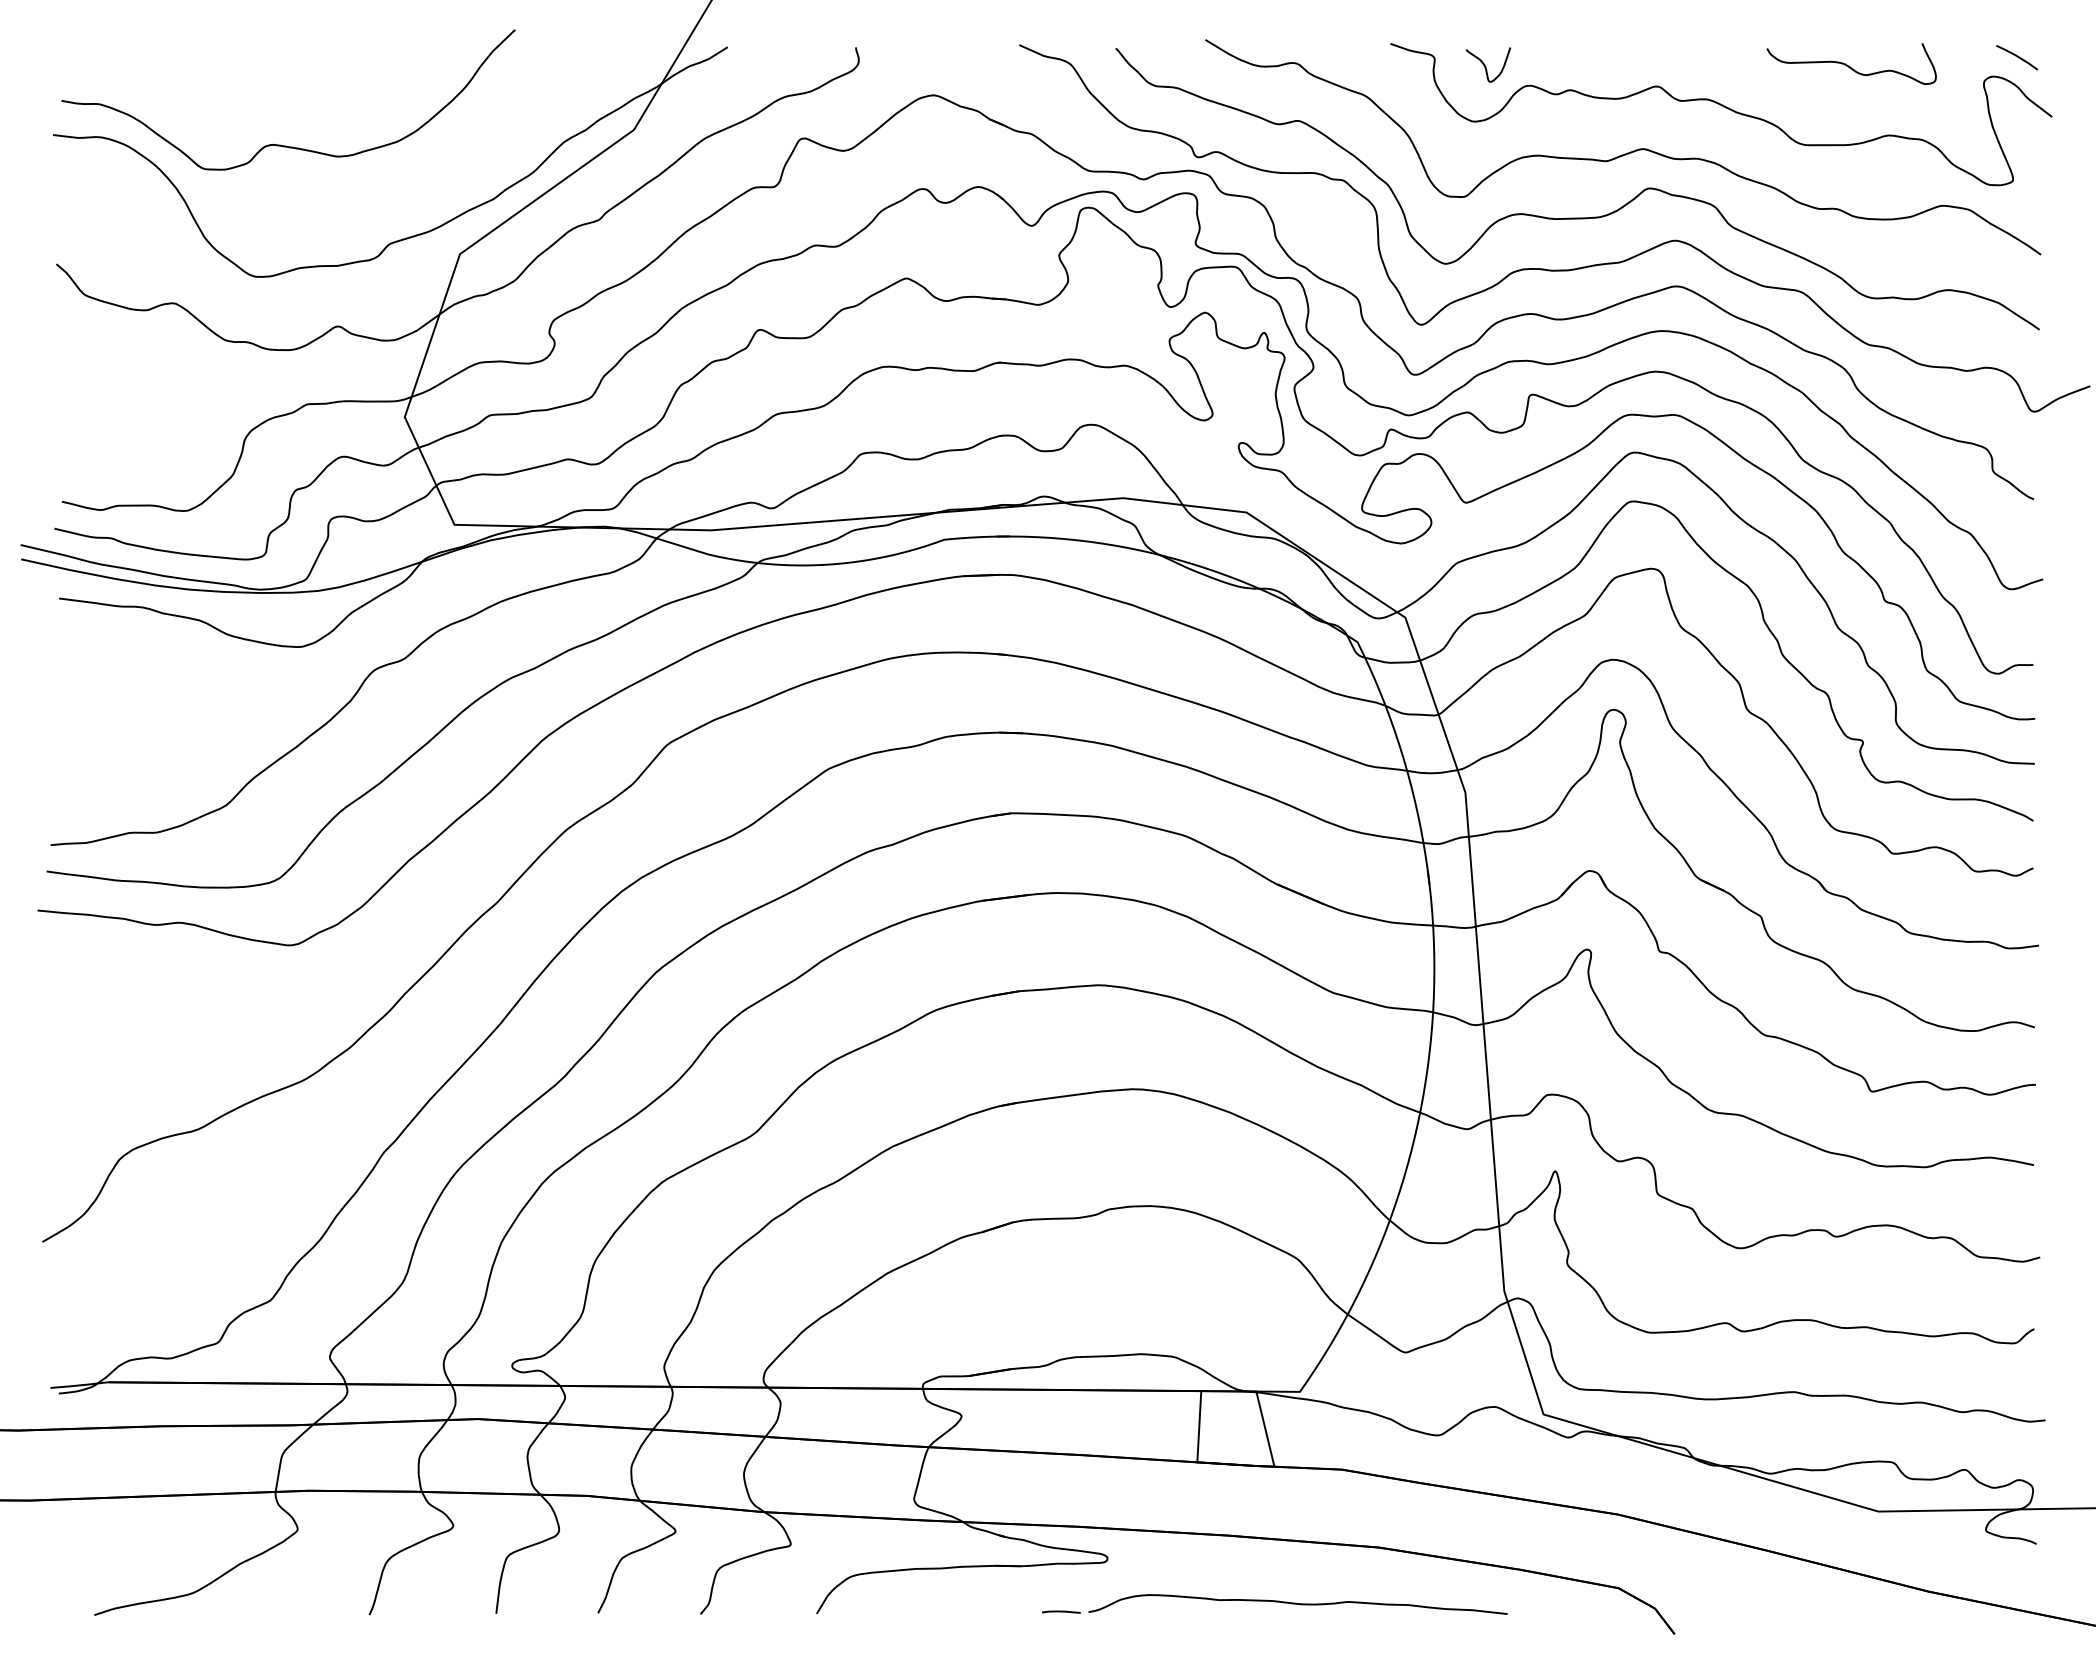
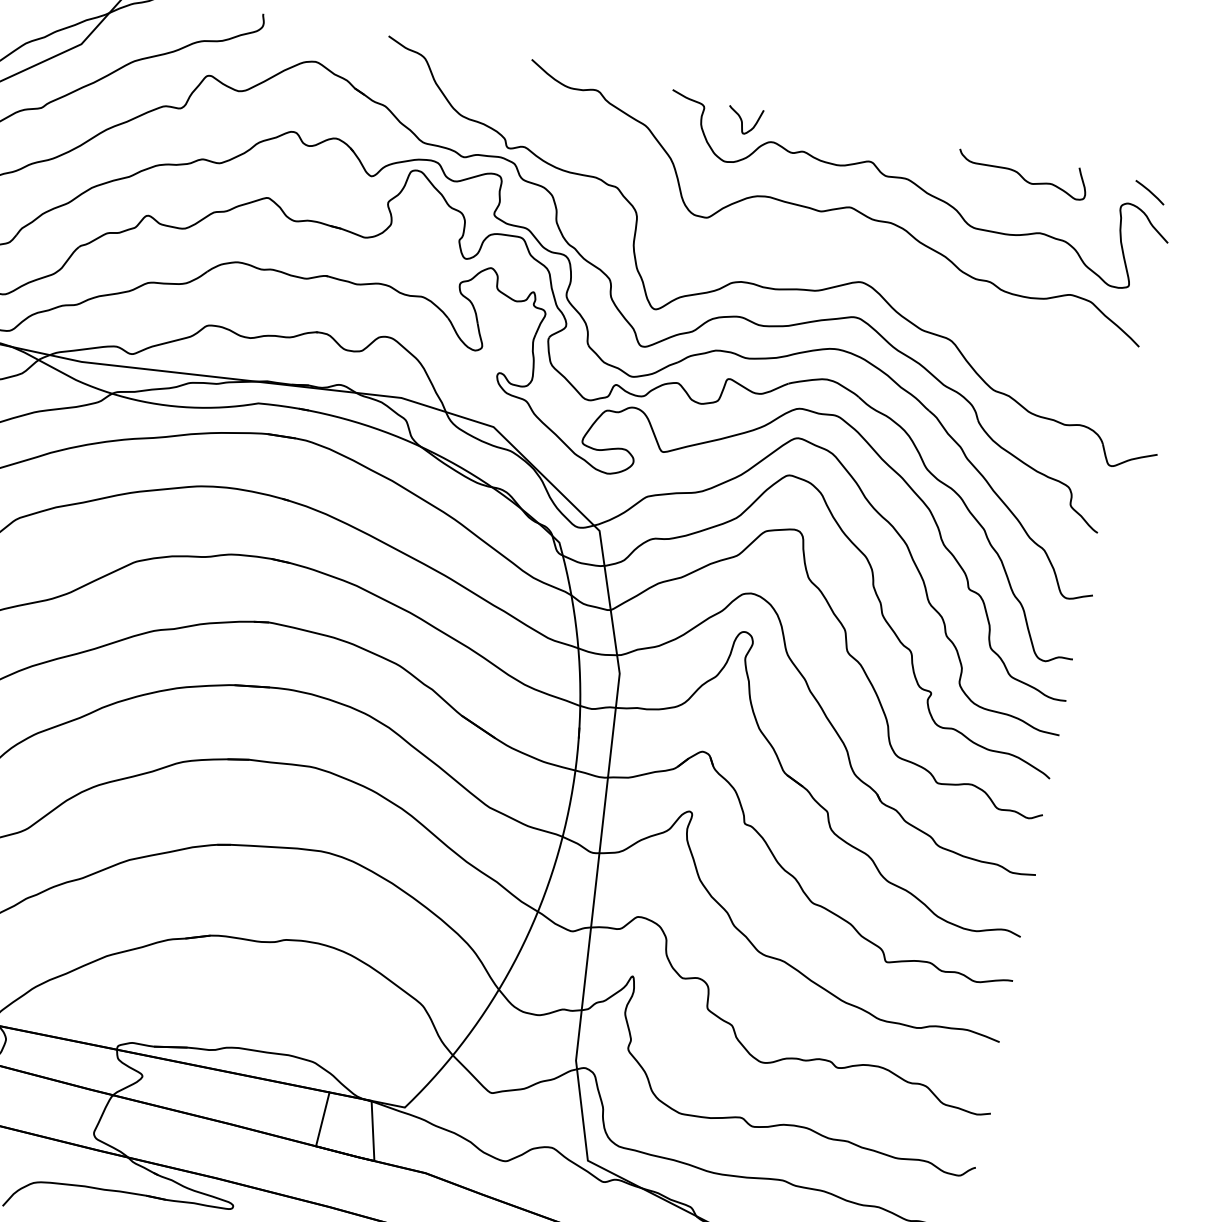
curve: (1577, 217) -> (790, 250), removed

